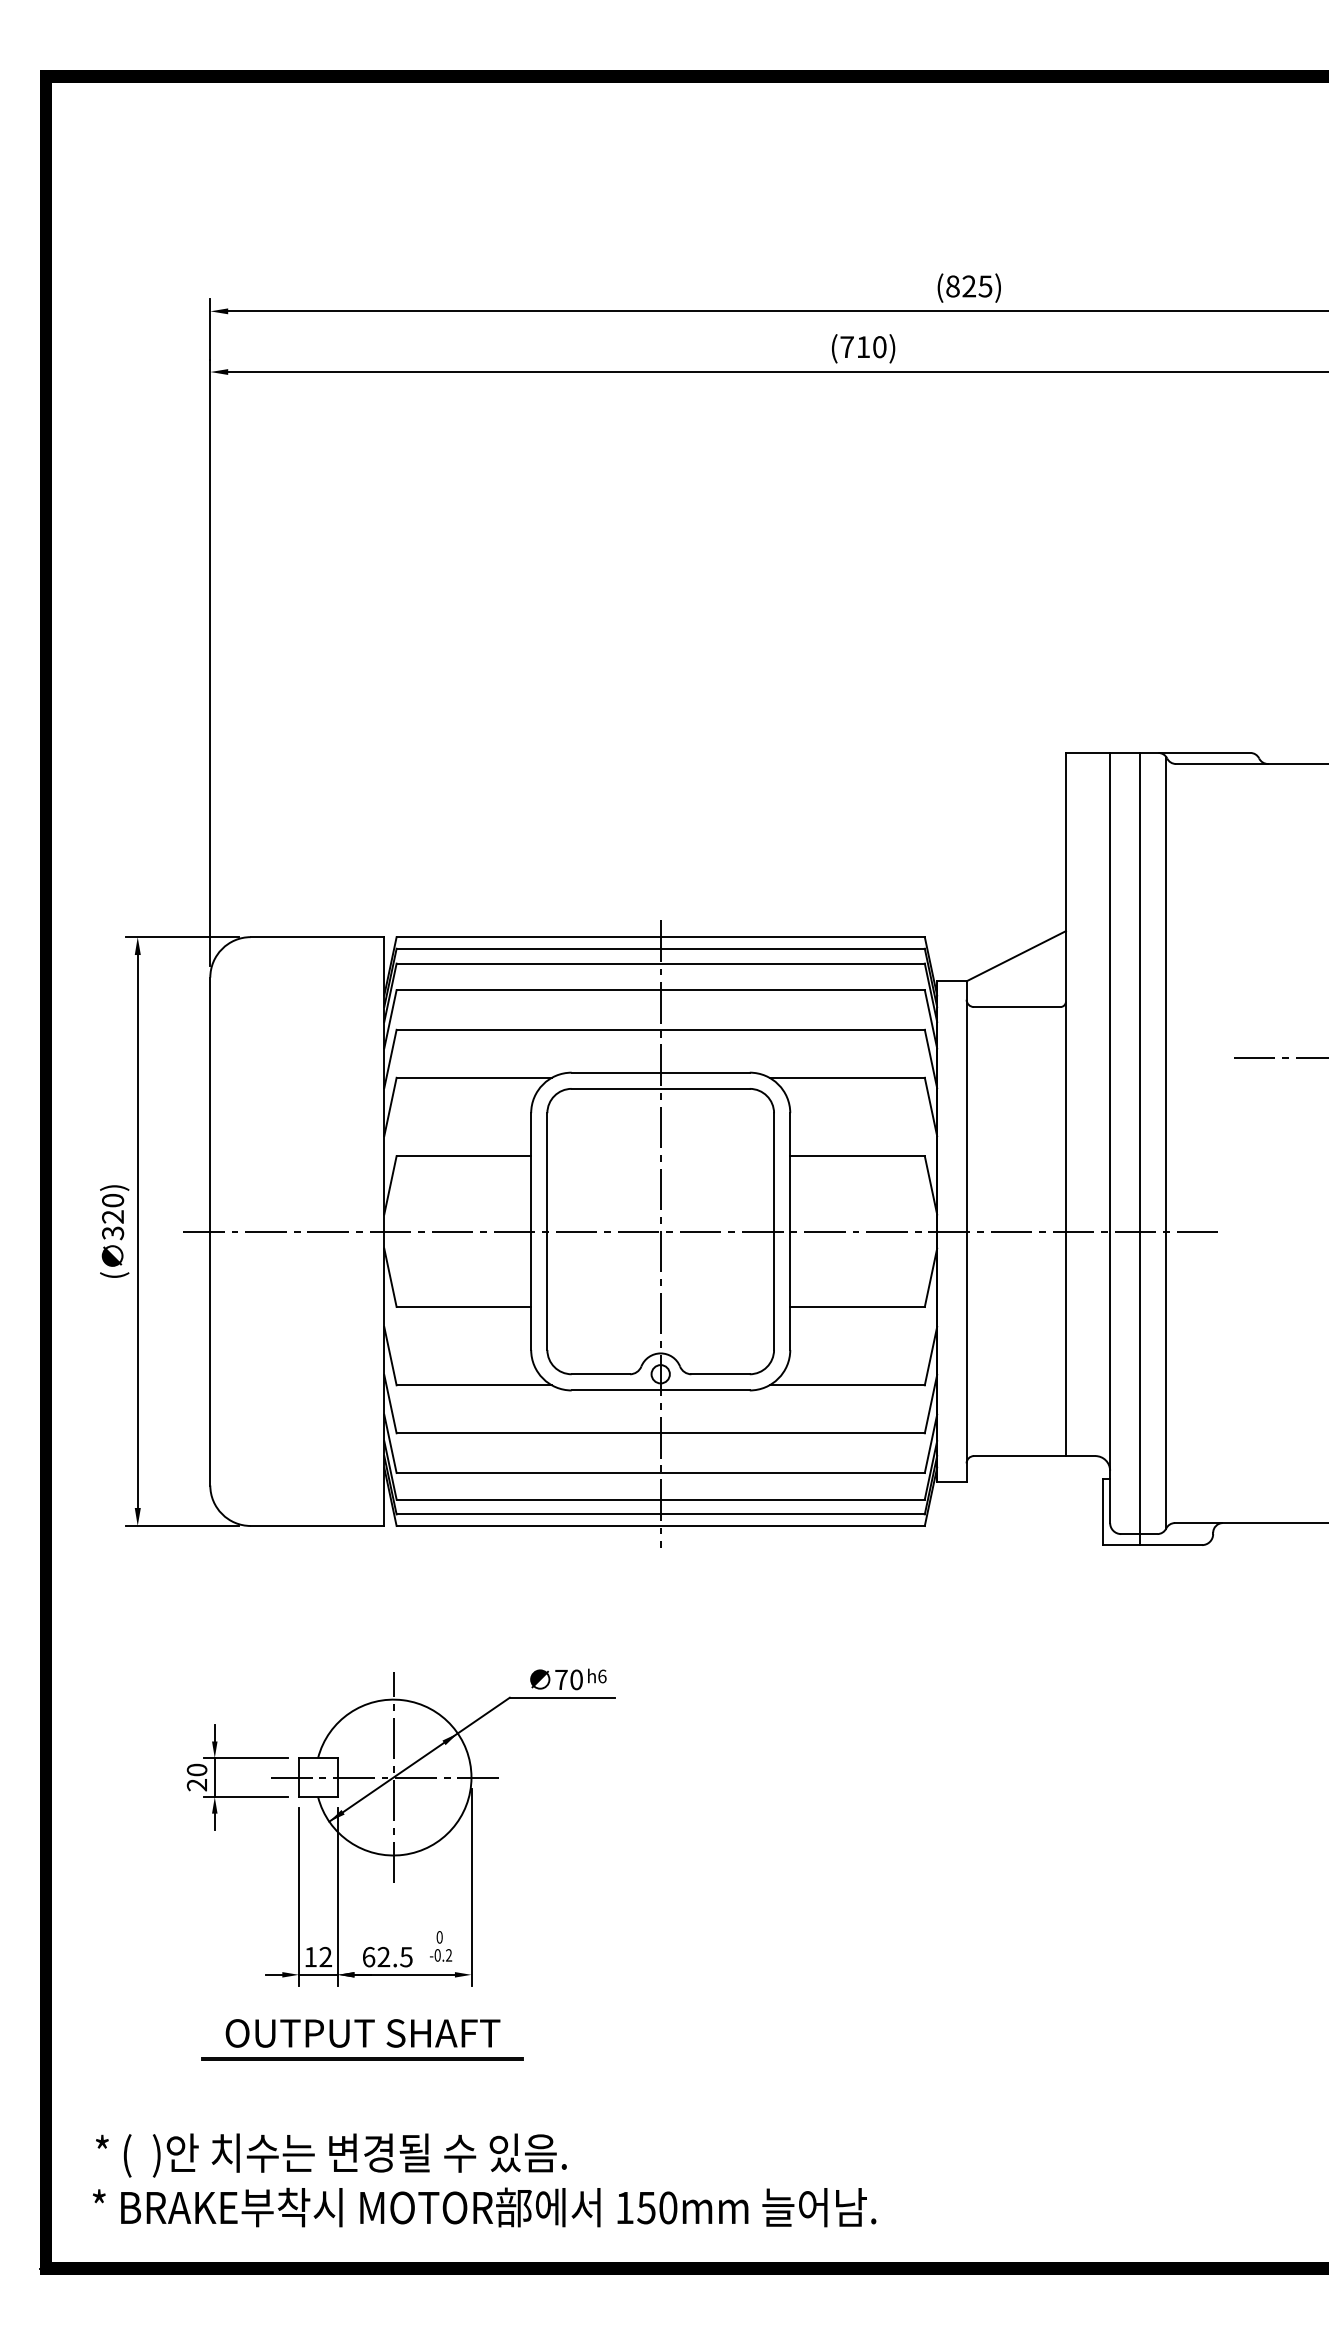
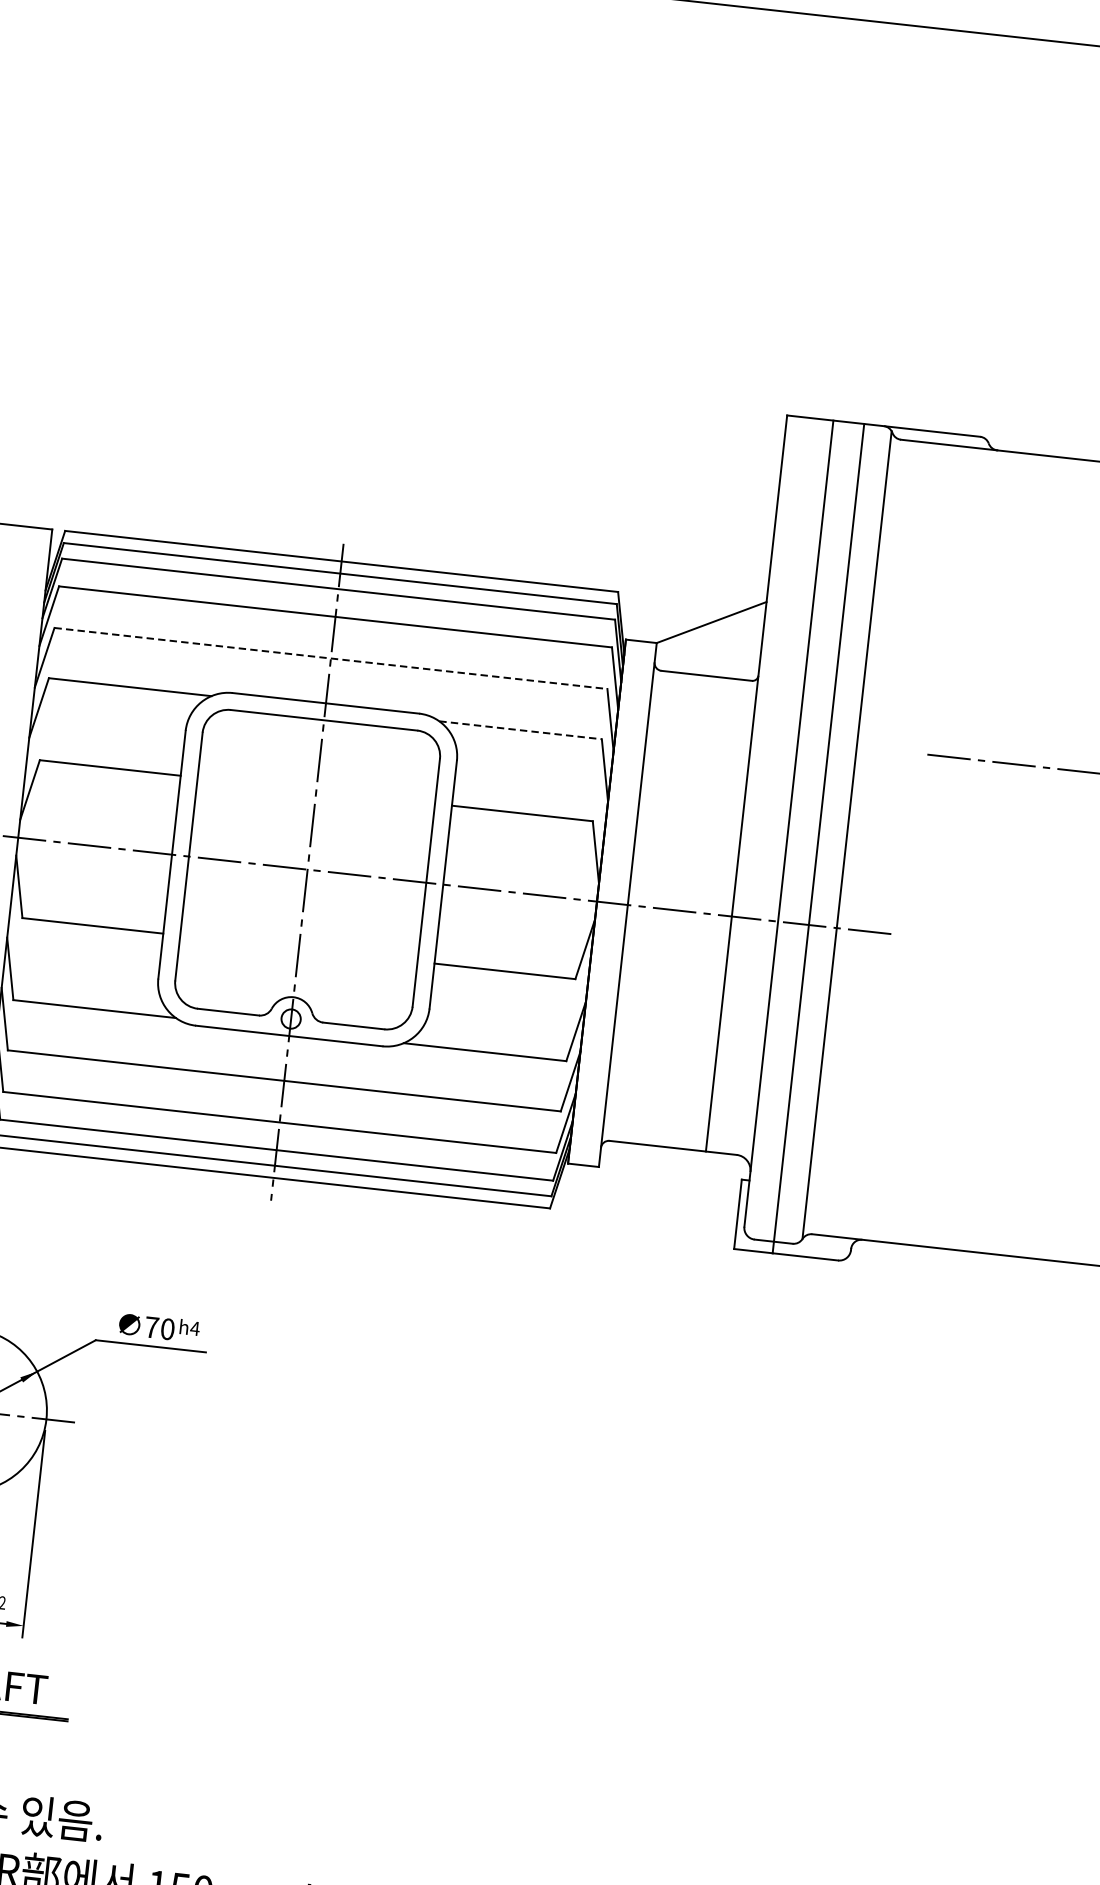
line: (661, 1029) -> (331, 658), solid -> dashed
line: (847, 1077) -> (520, 729), solid -> dashed
text: (601, 1676) -> (194, 1328), h6 -> h4

